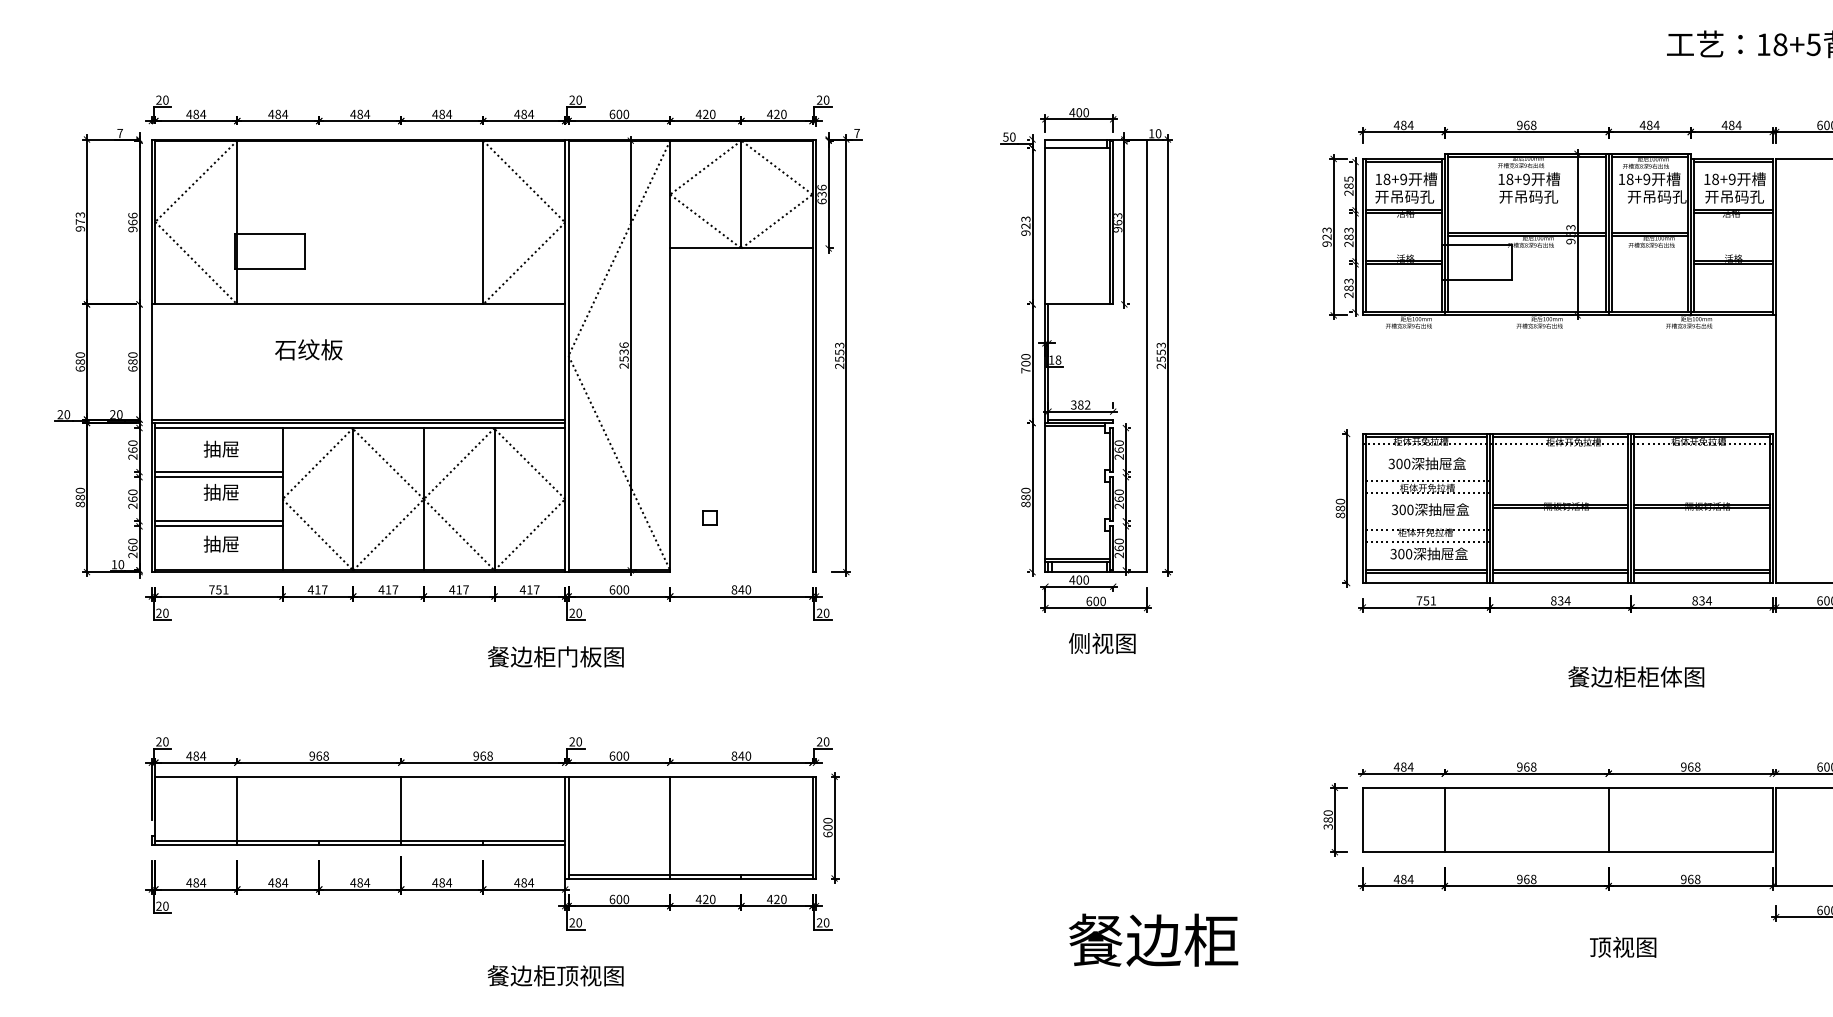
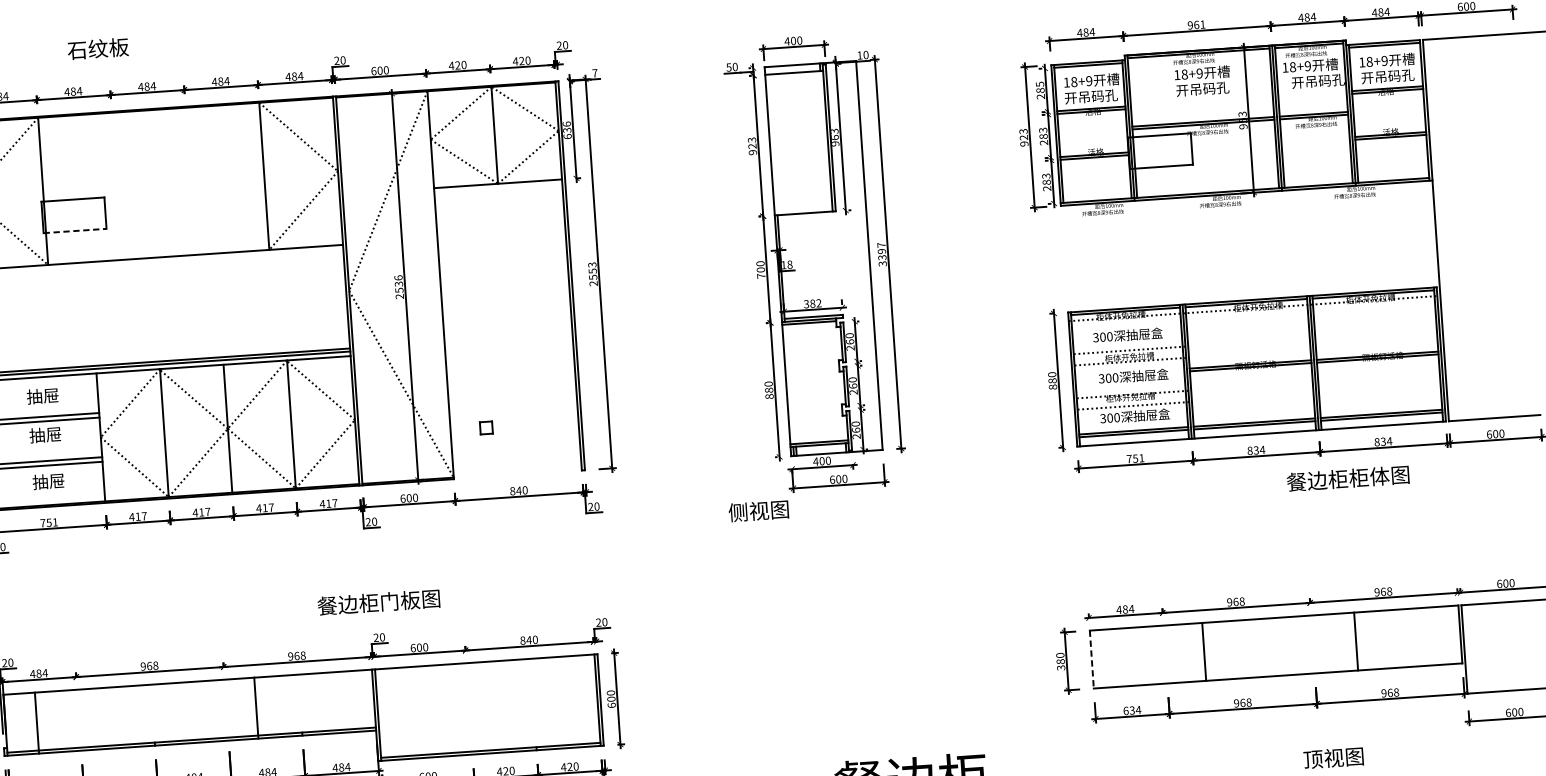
text: (1533, 125) -> (1202, 24), 968 -> 961
line: (269, 268) -> (74, 230), solid -> dashed
text: (308, 349) -> (97, 48), moved
text: (1160, 355) -> (881, 254), 2553 -> 3397
text: (1102, 643) -> (758, 511), moved
text: (555, 656) -> (378, 602), moved
text: (1636, 676) -> (1348, 478), moved
line: (237, 810) -> (37, 722), moved
line: (401, 810) -> (256, 707), moved
line: (1444, 819) -> (1203, 651), moved
line: (1608, 819) -> (1355, 641), moved
line: (1362, 820) -> (1091, 660), solid -> dashed
line: (670, 827) -> (469, 708), removed
text: (1399, 879) -> (1128, 710), 484 -> 634

